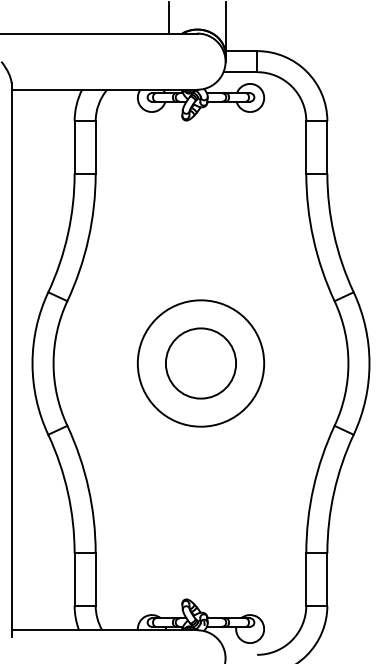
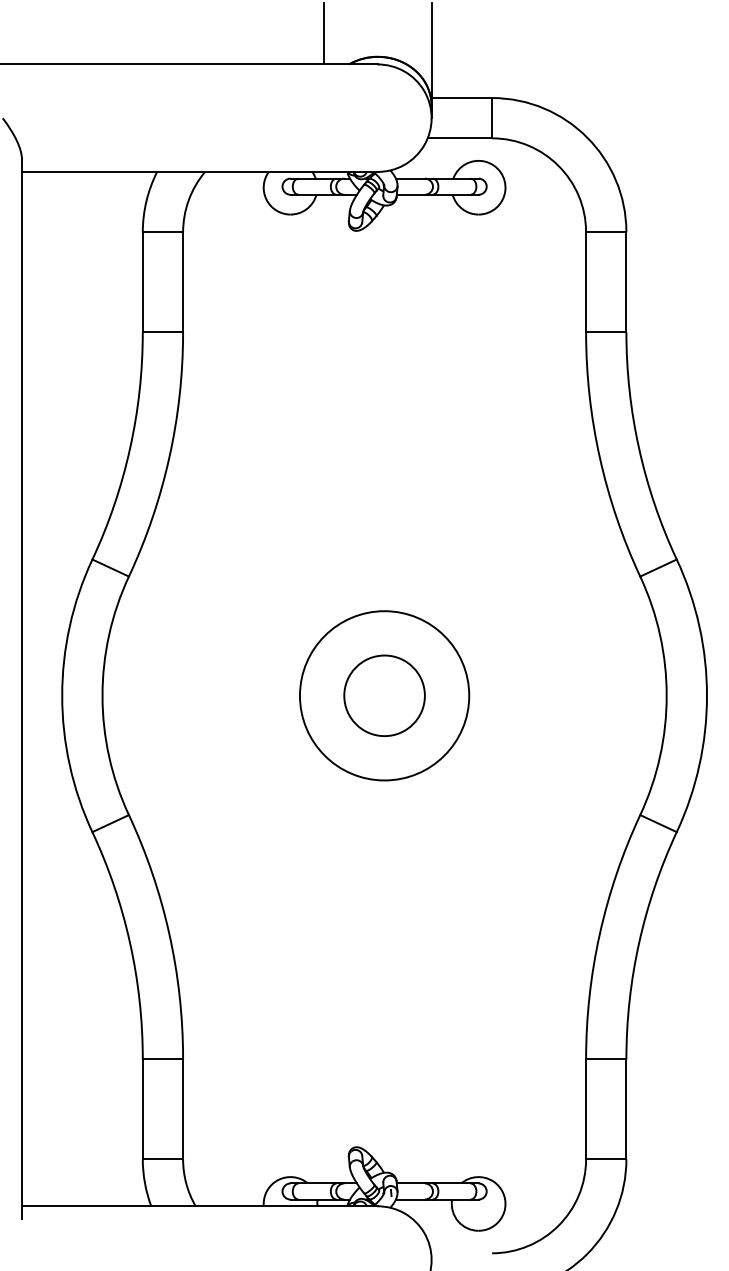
circle: (200, 363) -> (383, 695), size x0.6
circle: (200, 363) -> (383, 695), size x0.7

